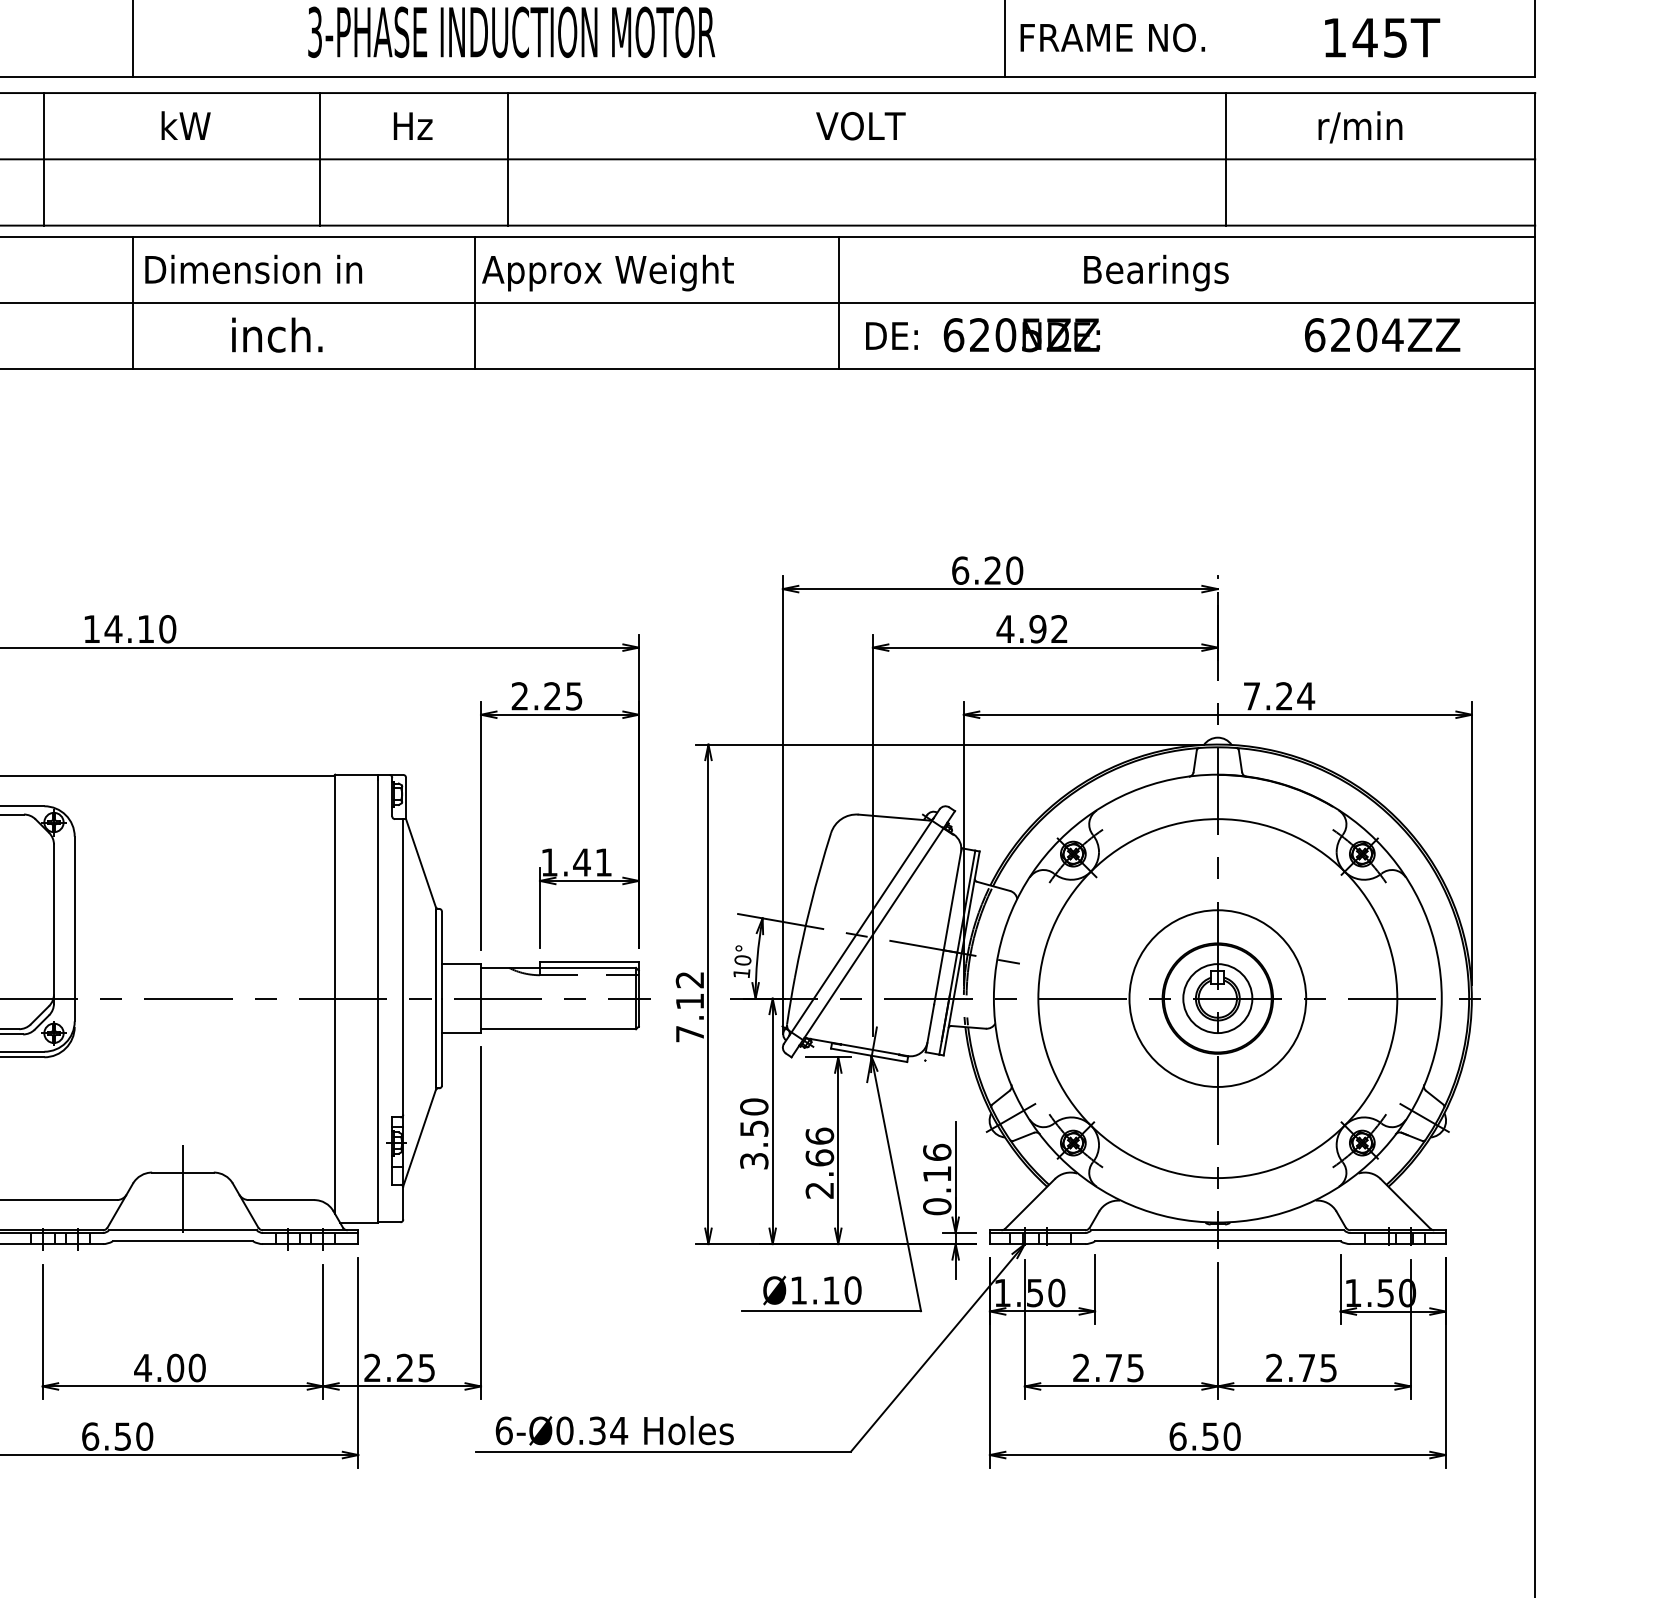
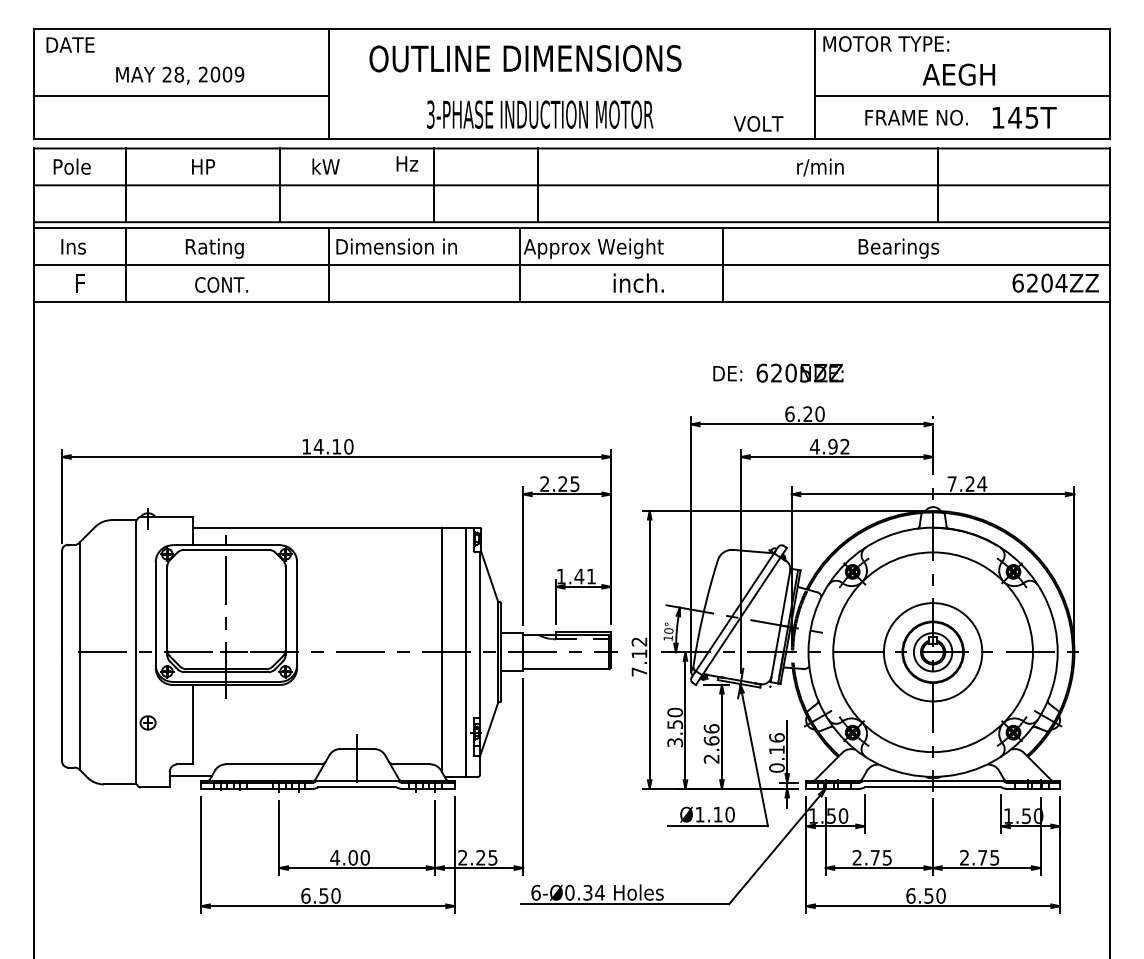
text: (1112, 37) -> (916, 117), moved
text: (185, 125) -> (325, 166), moved
text: (413, 125) -> (407, 163), moved
text: (860, 125) -> (758, 123), moved
text: (1360, 127) -> (820, 167), moved
text: (276, 333) -> (638, 282), moved
text: (983, 333) -> (778, 372), moved
text: (1382, 333) -> (1055, 282), moved

